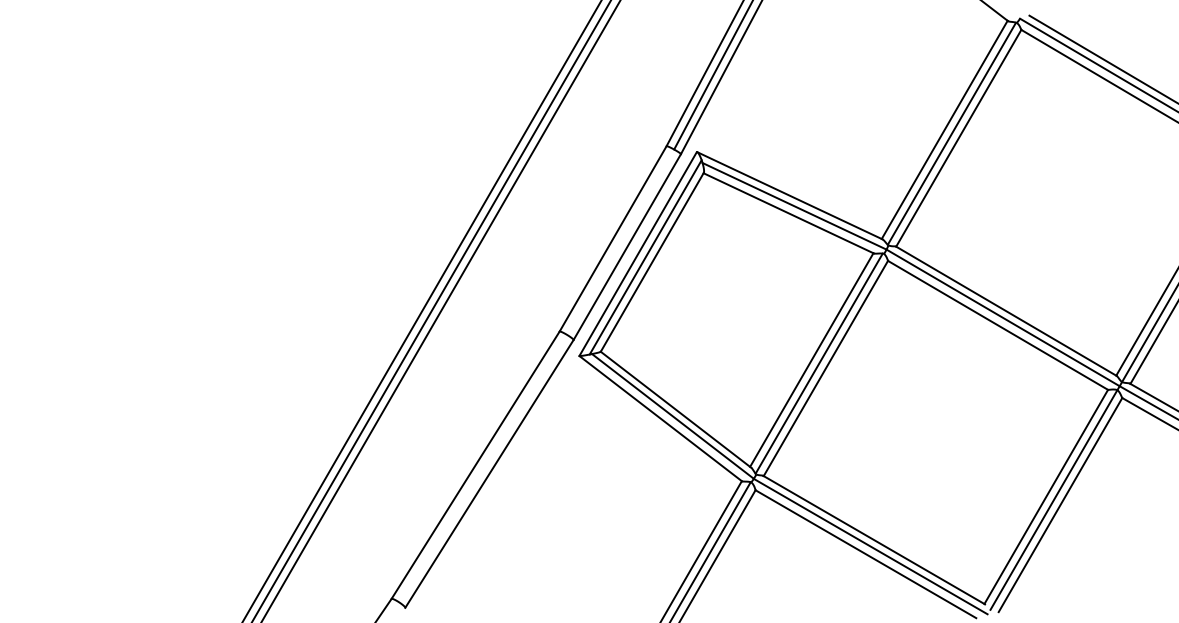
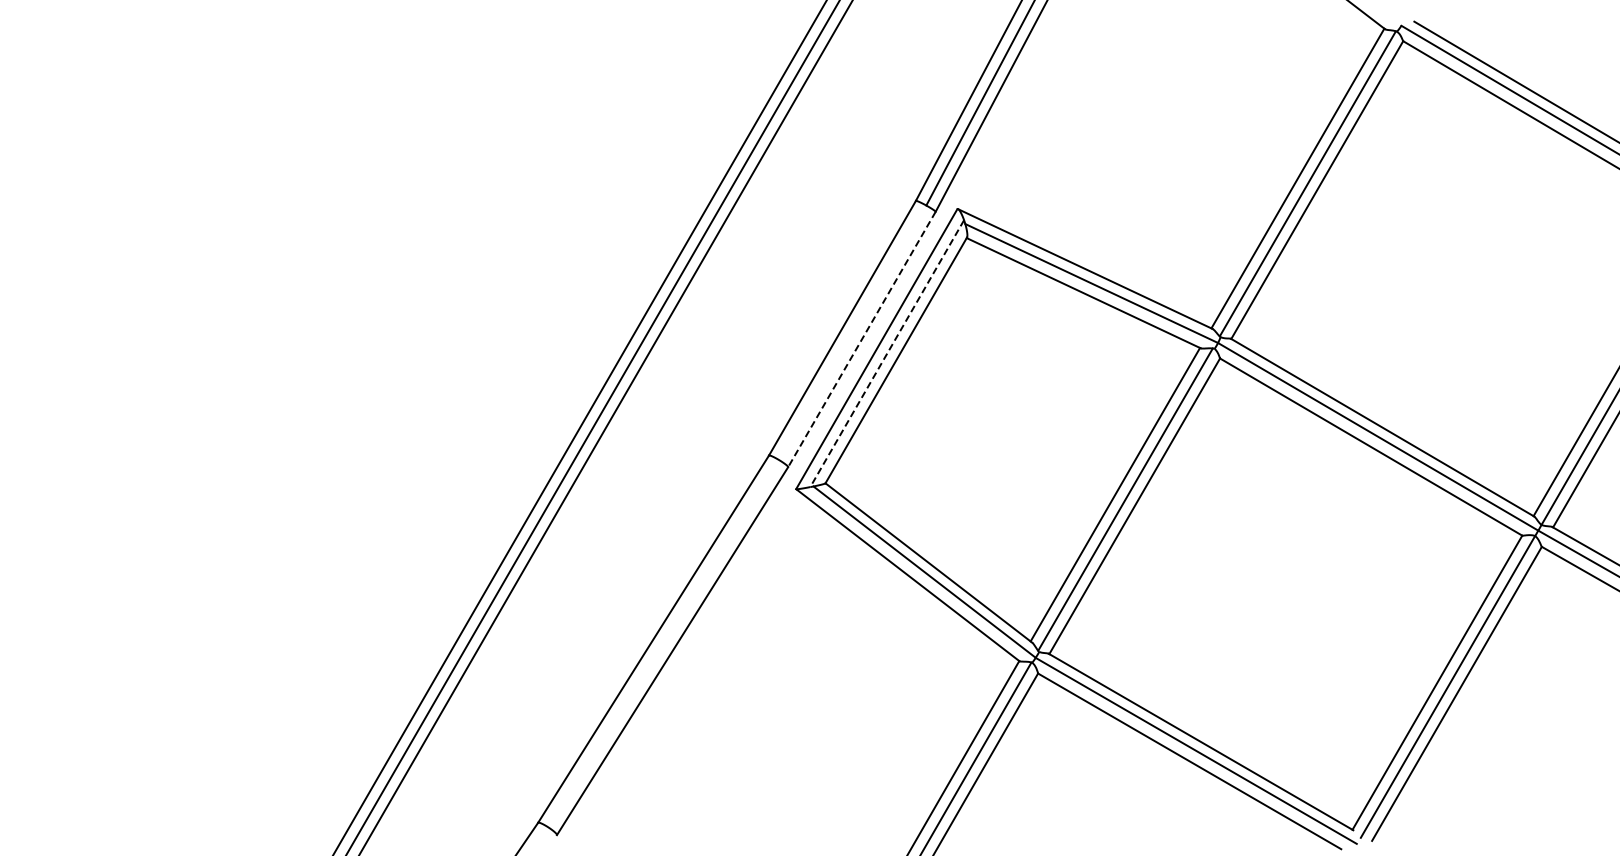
line: (626, 247) -> (861, 339), solid -> dashed
line: (645, 257) -> (887, 353), solid -> dashed

